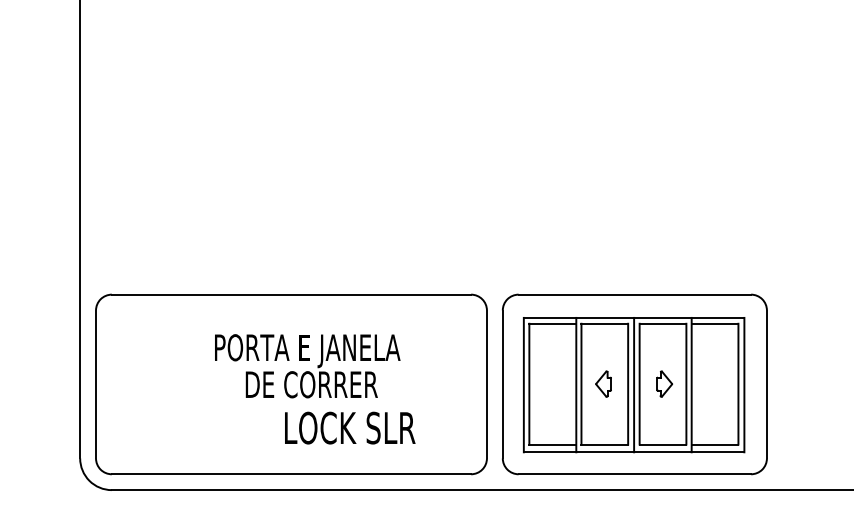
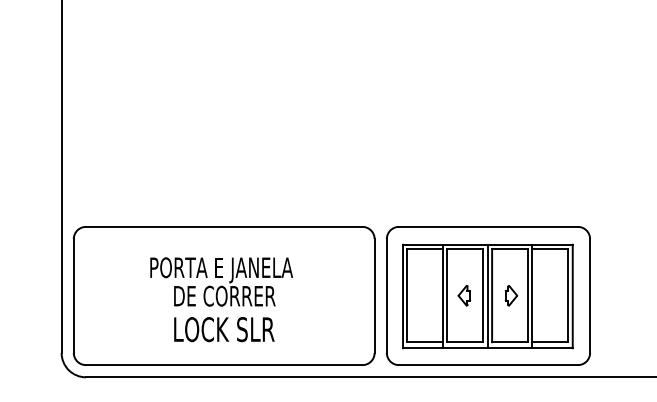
text: (307, 365) -> (221, 281), moved
text: (350, 427) -> (224, 329), moved

